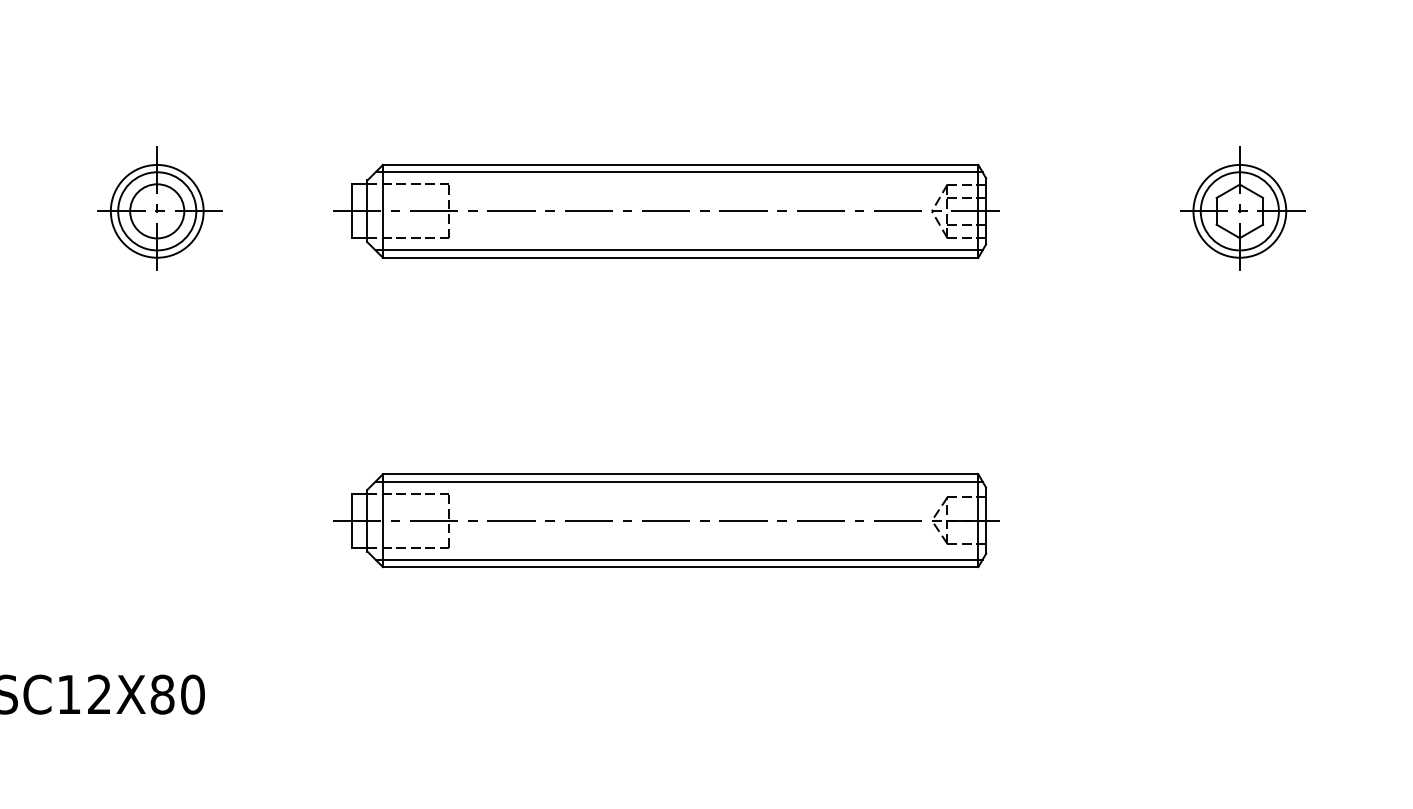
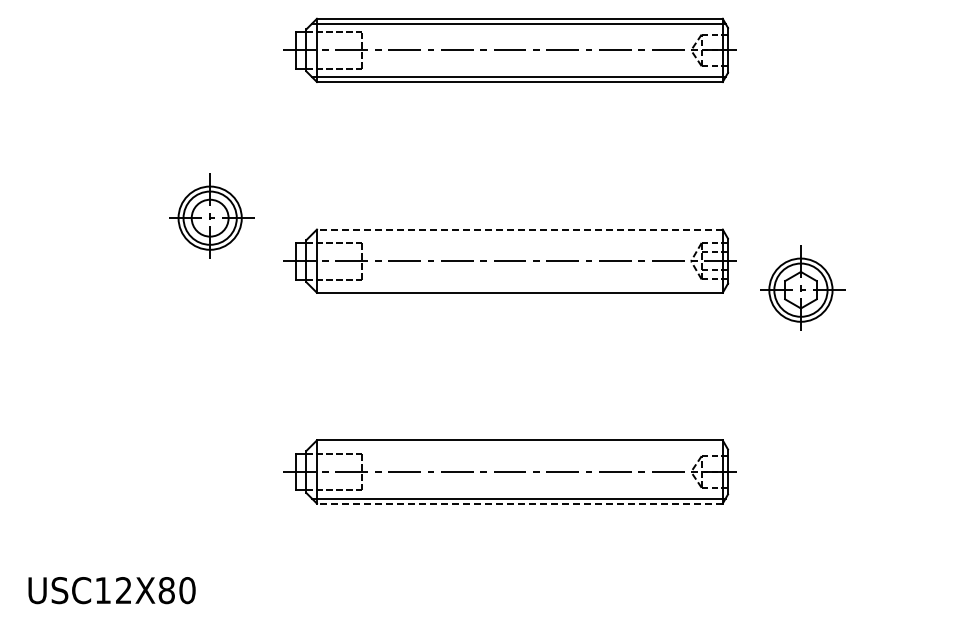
line: (680, 164) -> (519, 229), solid -> dashed
line: (678, 172) -> (518, 234), removed
part: (159, 207) -> (211, 215), moved
part: (1242, 207) -> (802, 287), moved
line: (678, 249) -> (518, 287), removed
line: (678, 481) -> (518, 445), removed
line: (680, 566) -> (519, 503), solid -> dashed

